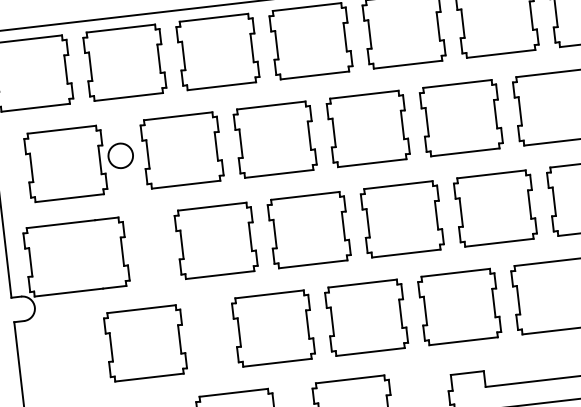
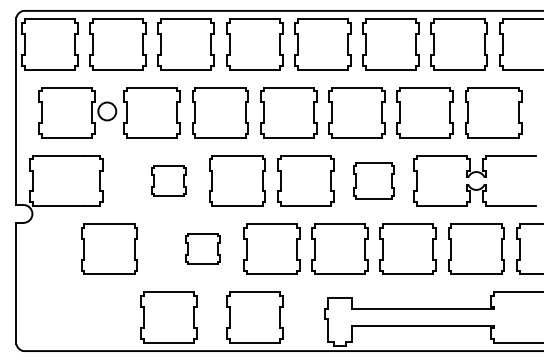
part: (494, 207) -> (373, 180), size x0.7
part: (215, 240) -> (168, 180), size x0.6
part: (272, 327) -> (202, 248), size x0.6

